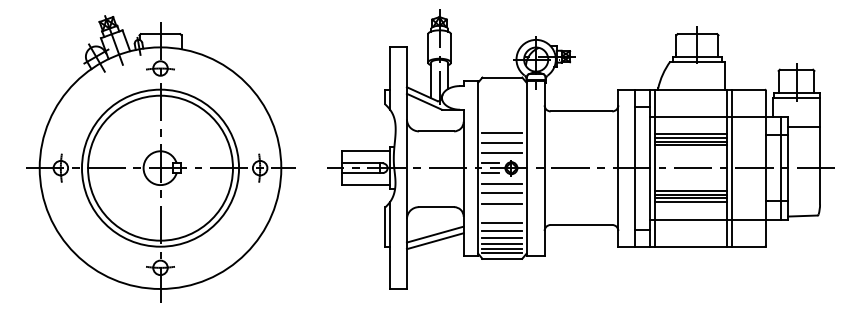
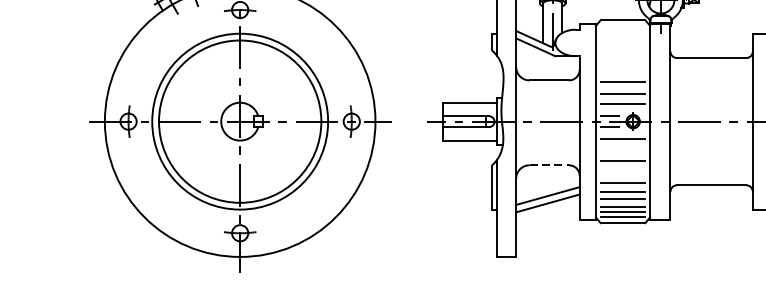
line: (502, 193) -> (623, 150), removed
line: (436, 207) -> (549, 165), solid -> dashed

